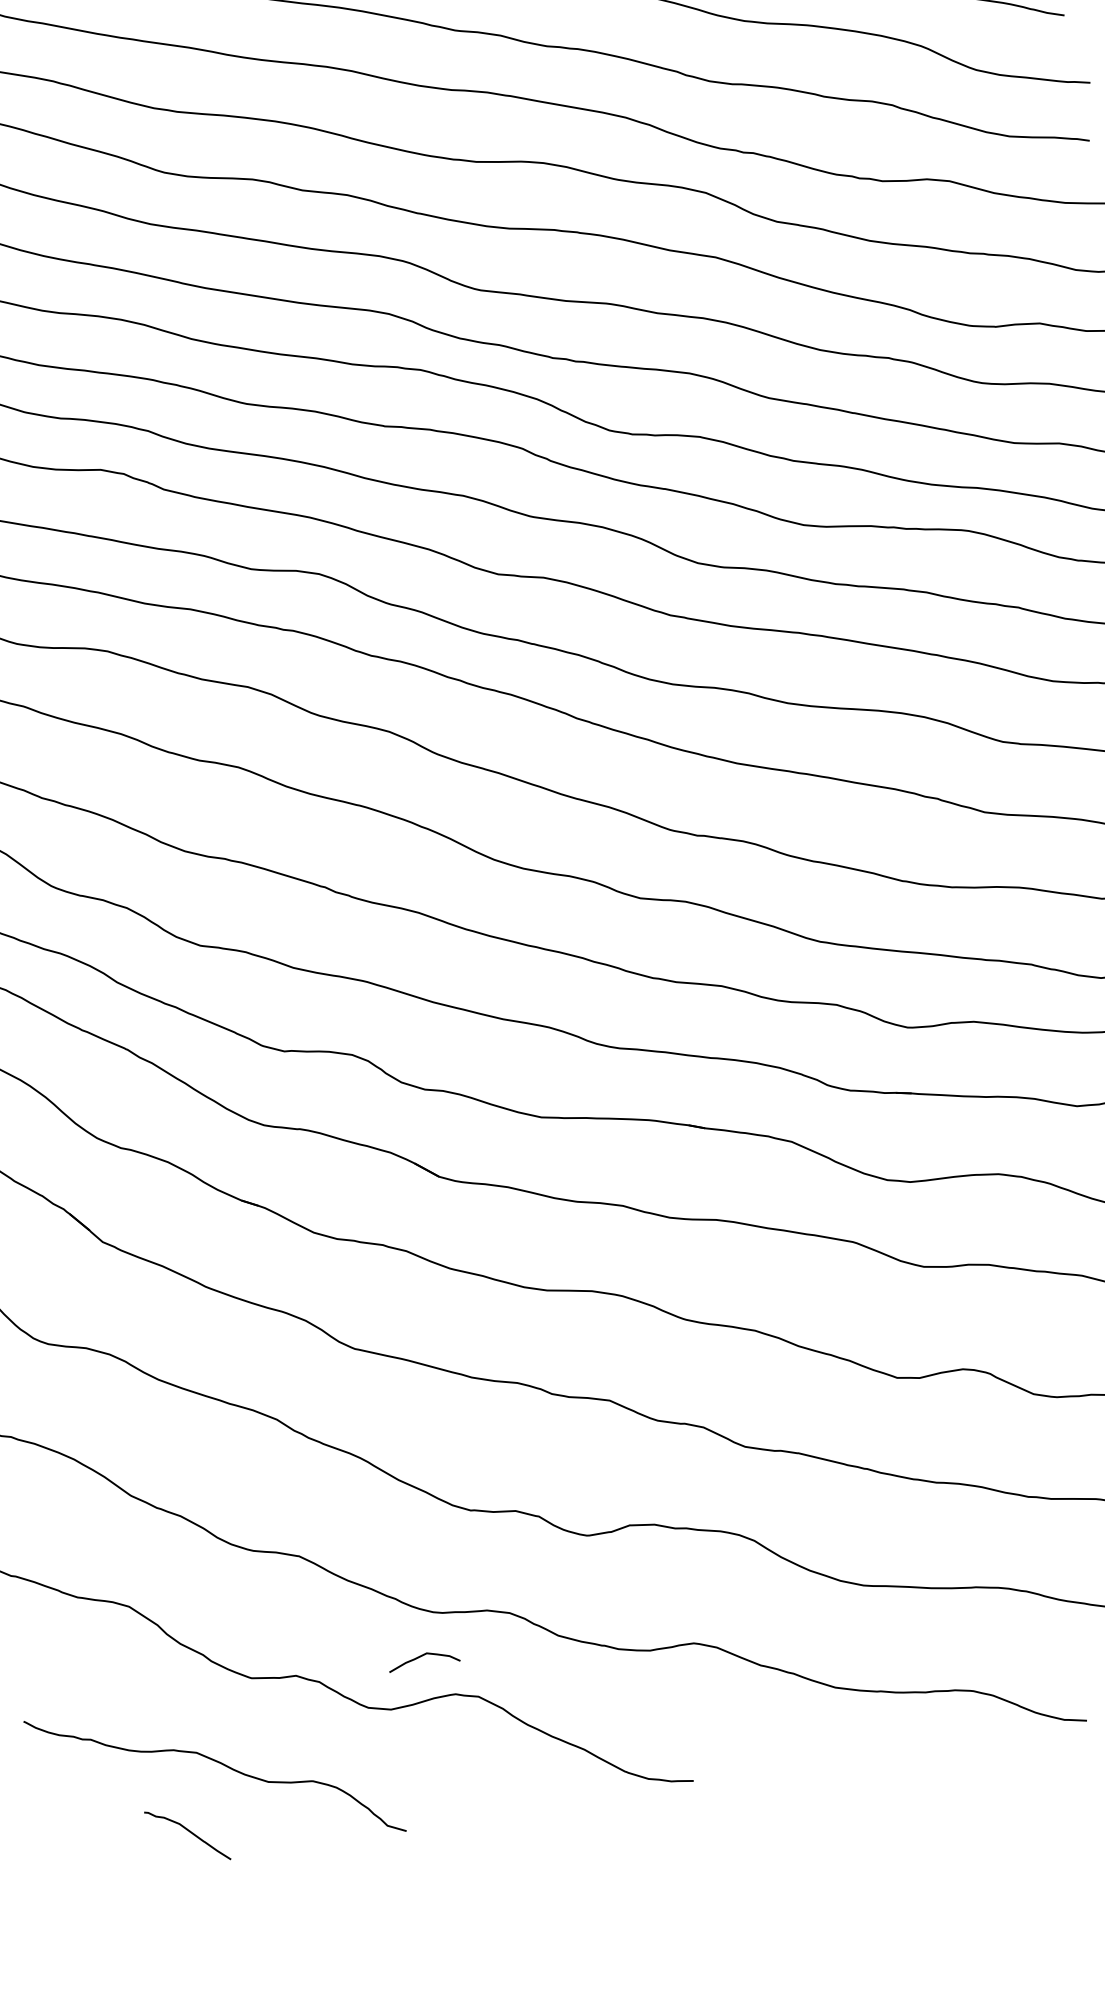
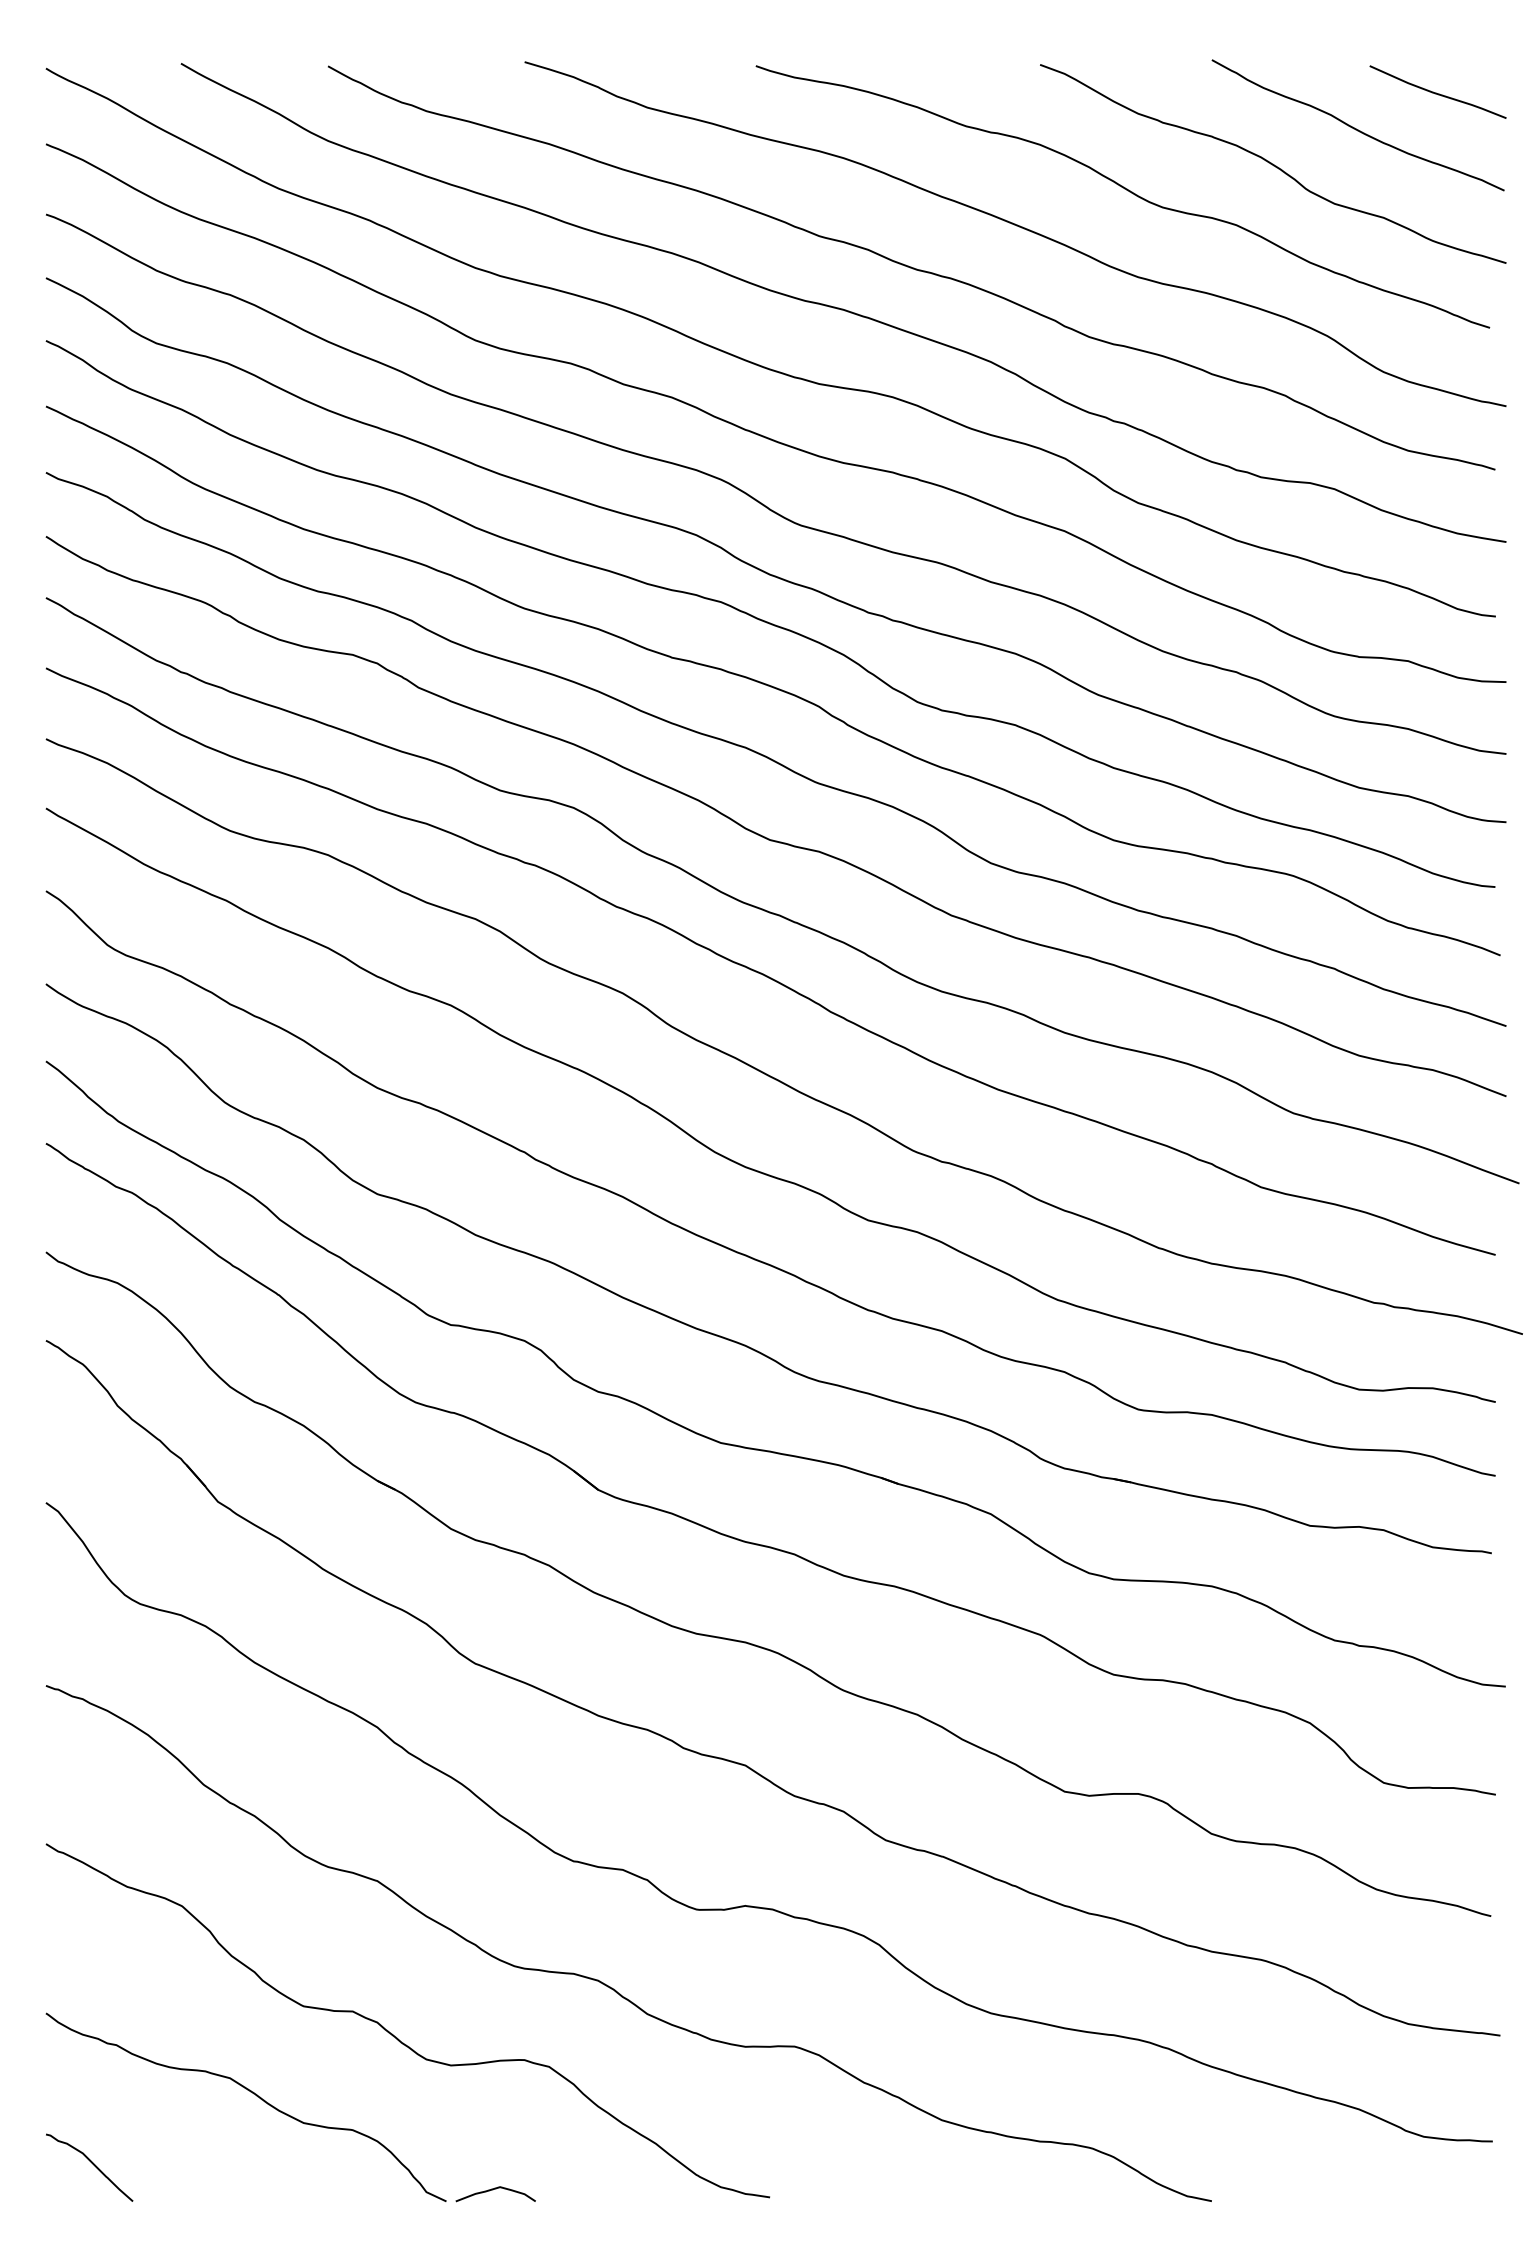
curve: (421, 1657) -> (493, 2190), moved
curve: (189, 1832) -> (92, 2164), moved

